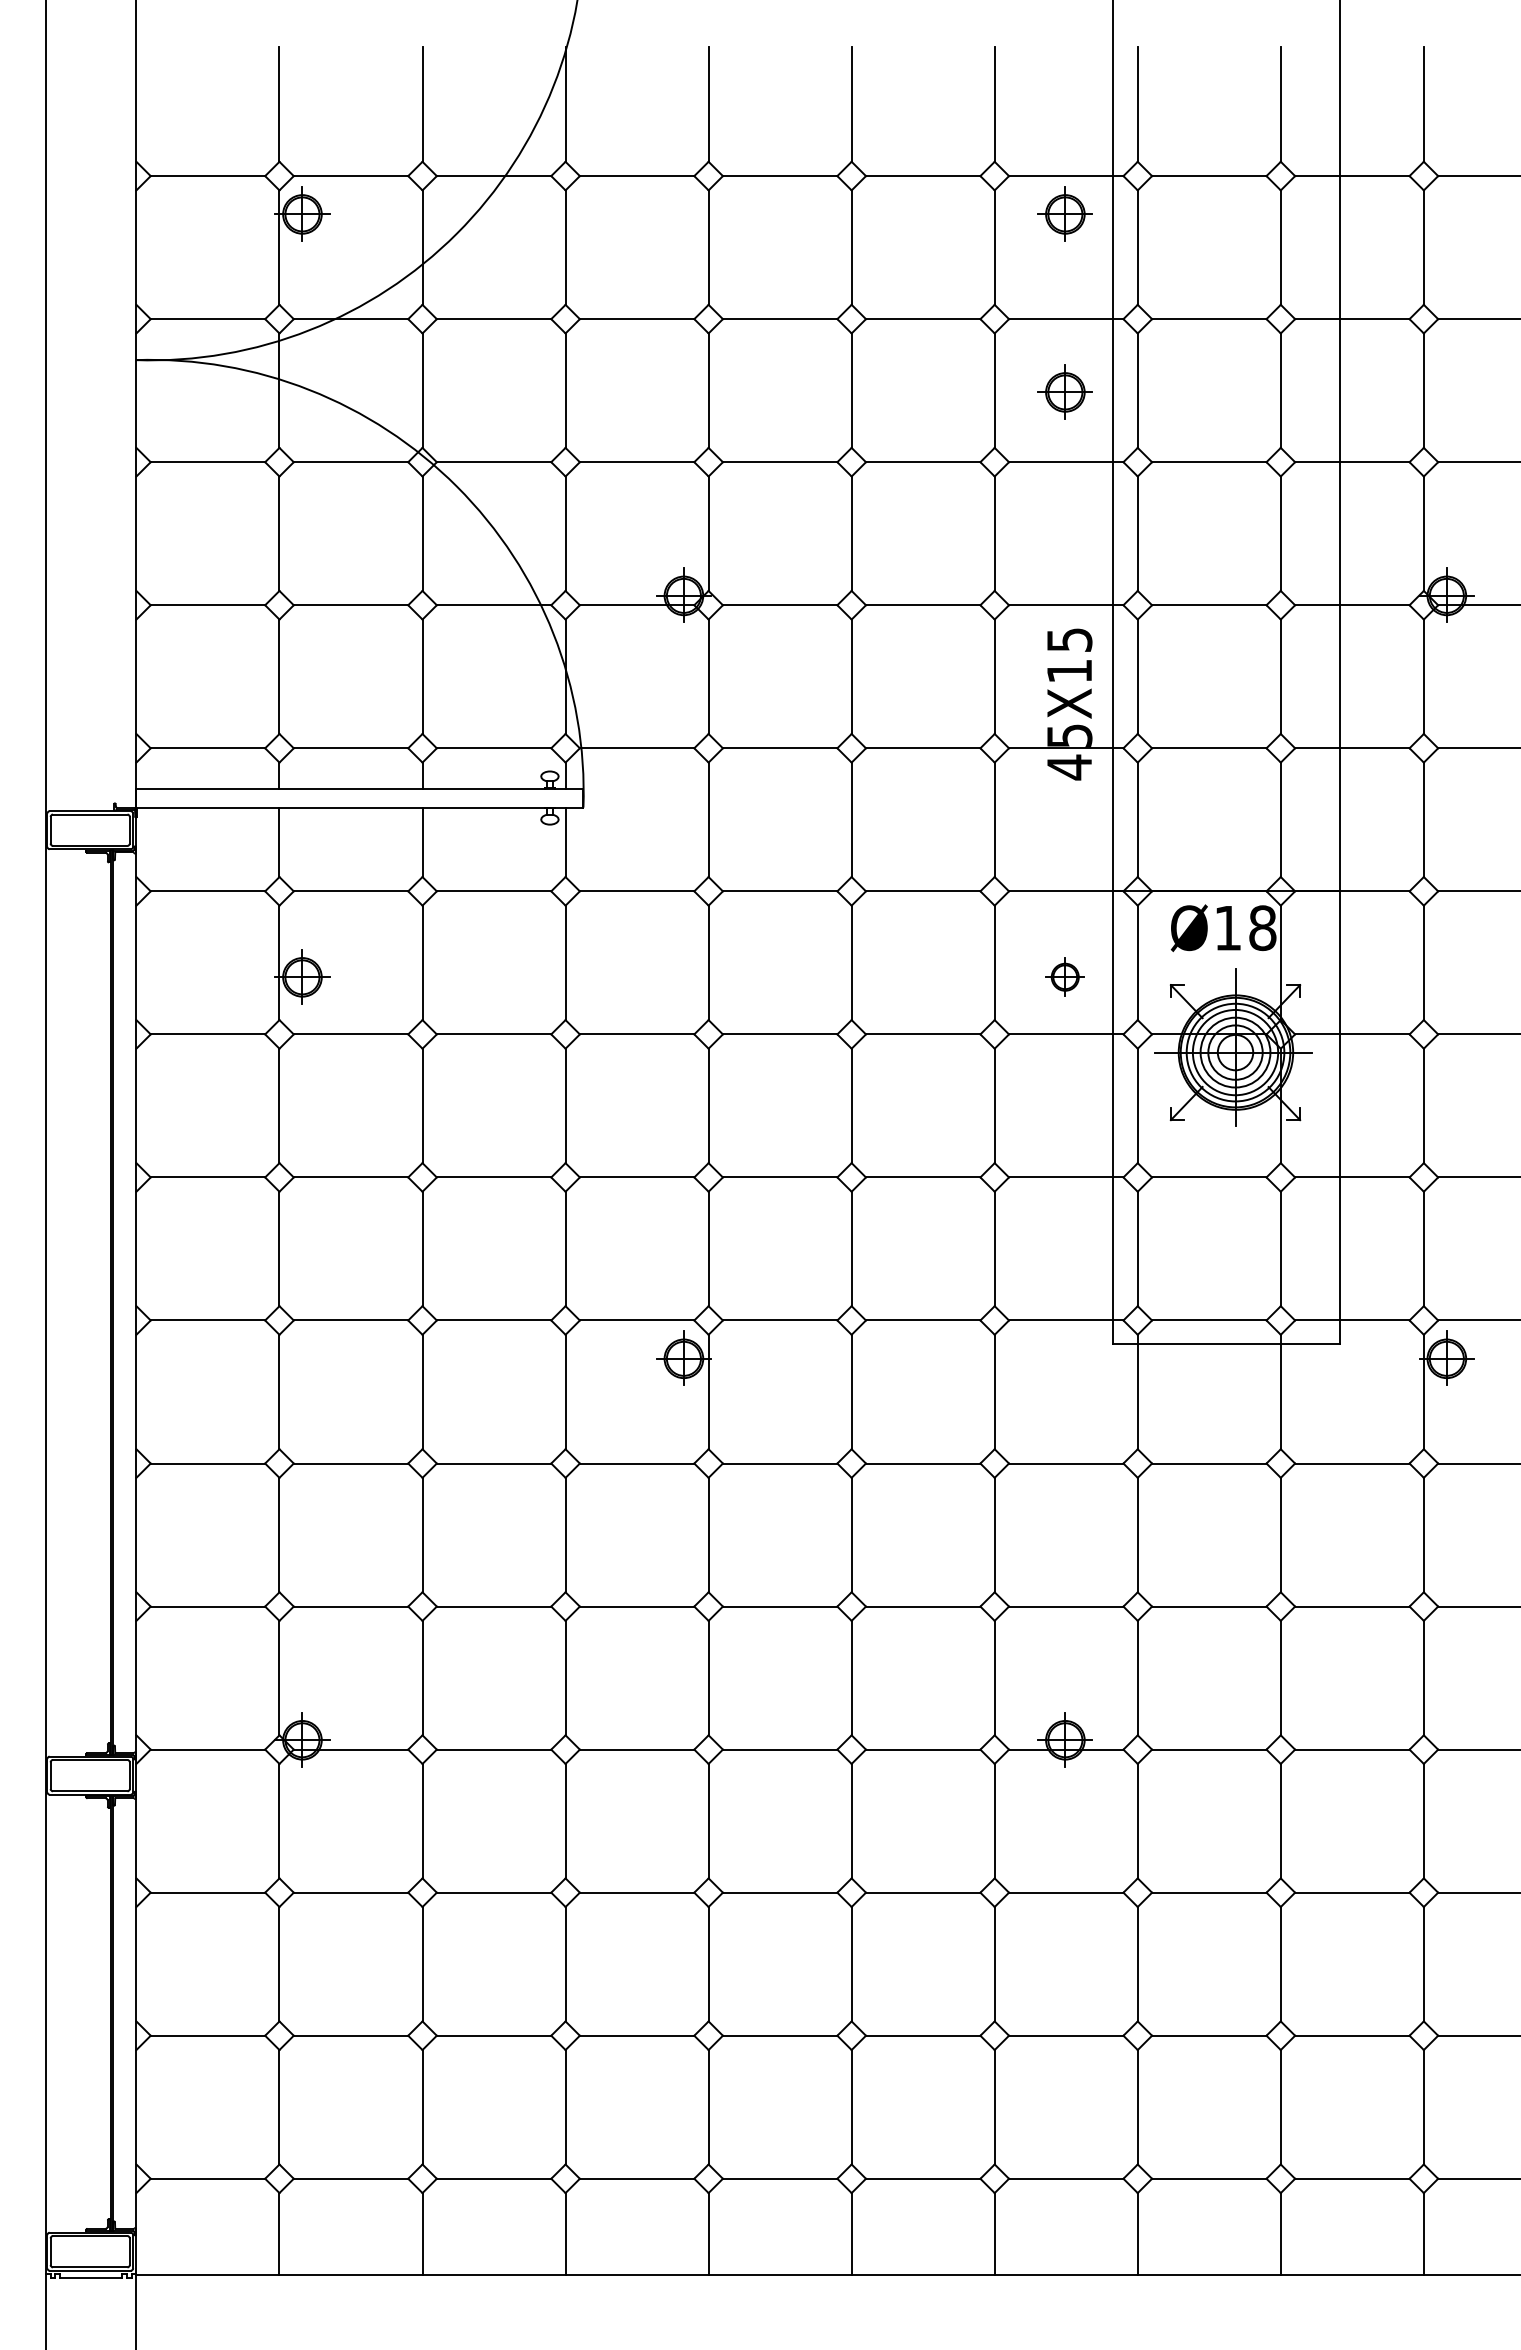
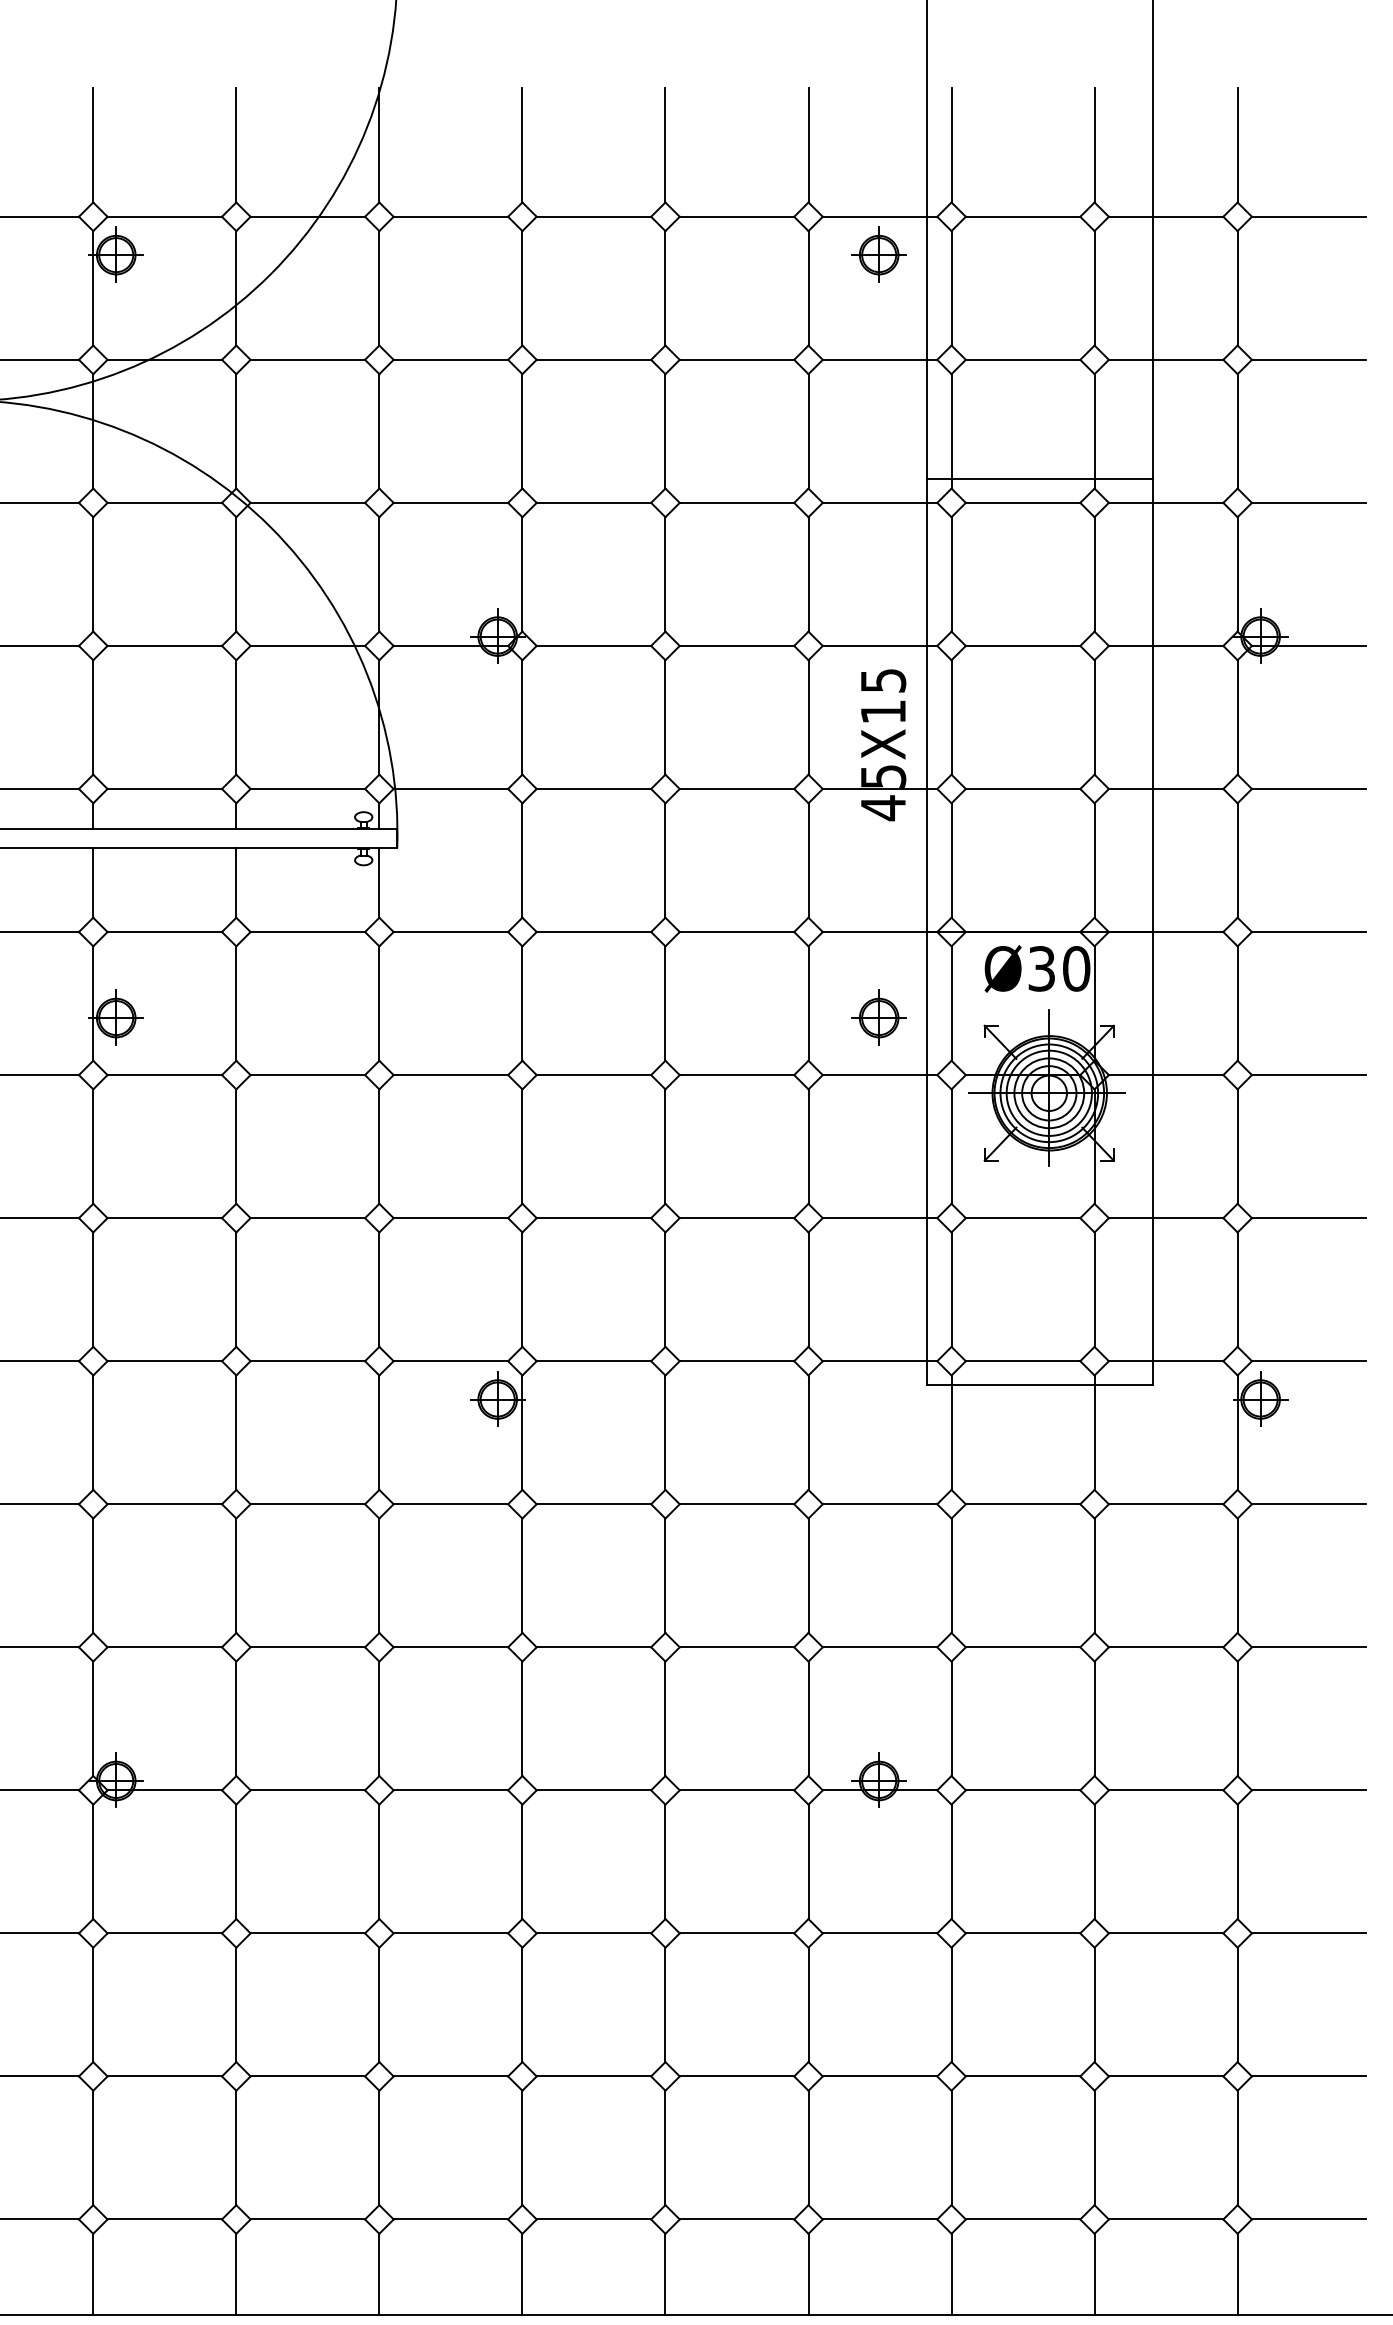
part: (1064, 391) -> (878, 432), removed
line: (1226, 437) -> (1040, 478), added
text: (1245, 928) -> (1059, 969), Ø18 -> Ø30
part: (1064, 976) -> (878, 1017), size x1.43

